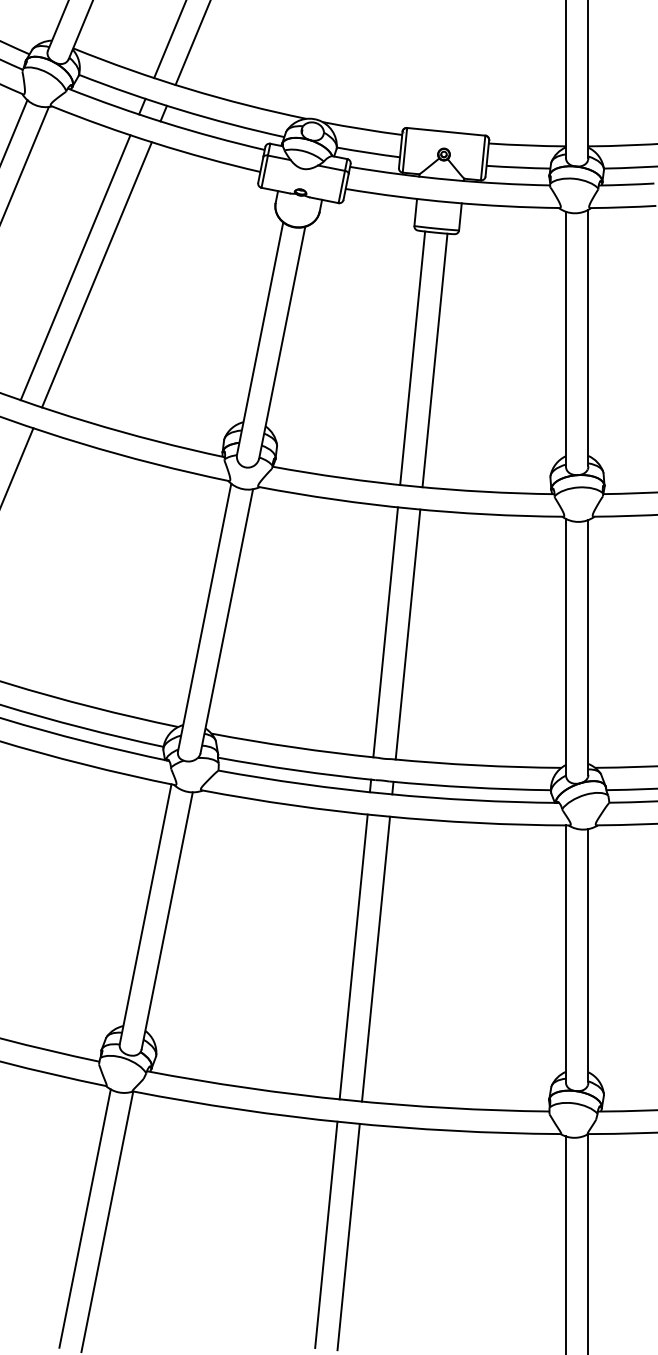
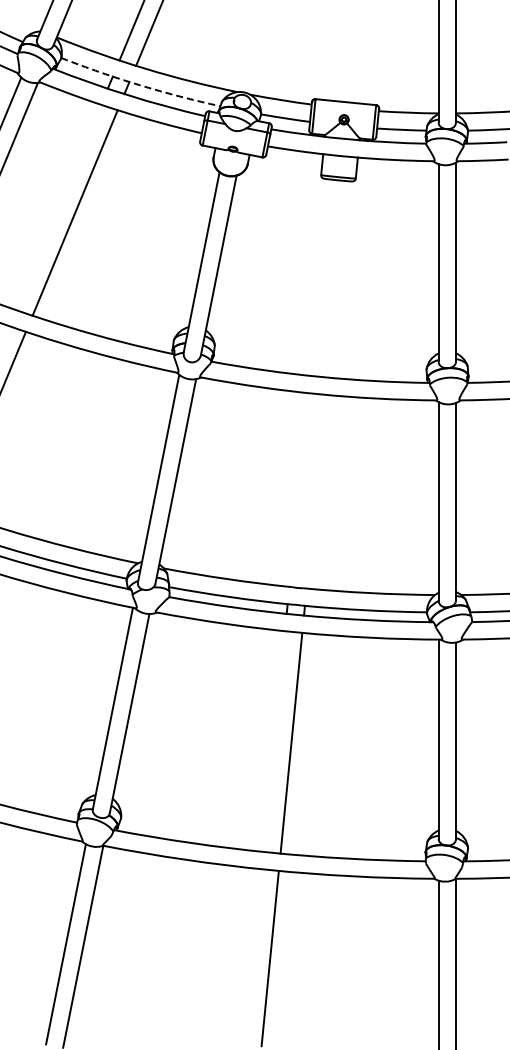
arc: (179, 110) -> (139, 85), solid -> dashed
line: (75, 267) -> (58, 207), removed
line: (412, 358) -> (319, 277), removed
line: (434, 360) -> (336, 279), removed
line: (385, 631) -> (298, 489), removed
line: (407, 634) -> (315, 491), removed
line: (354, 956) -> (274, 741), removed
line: (325, 1234) -> (252, 956), removed

